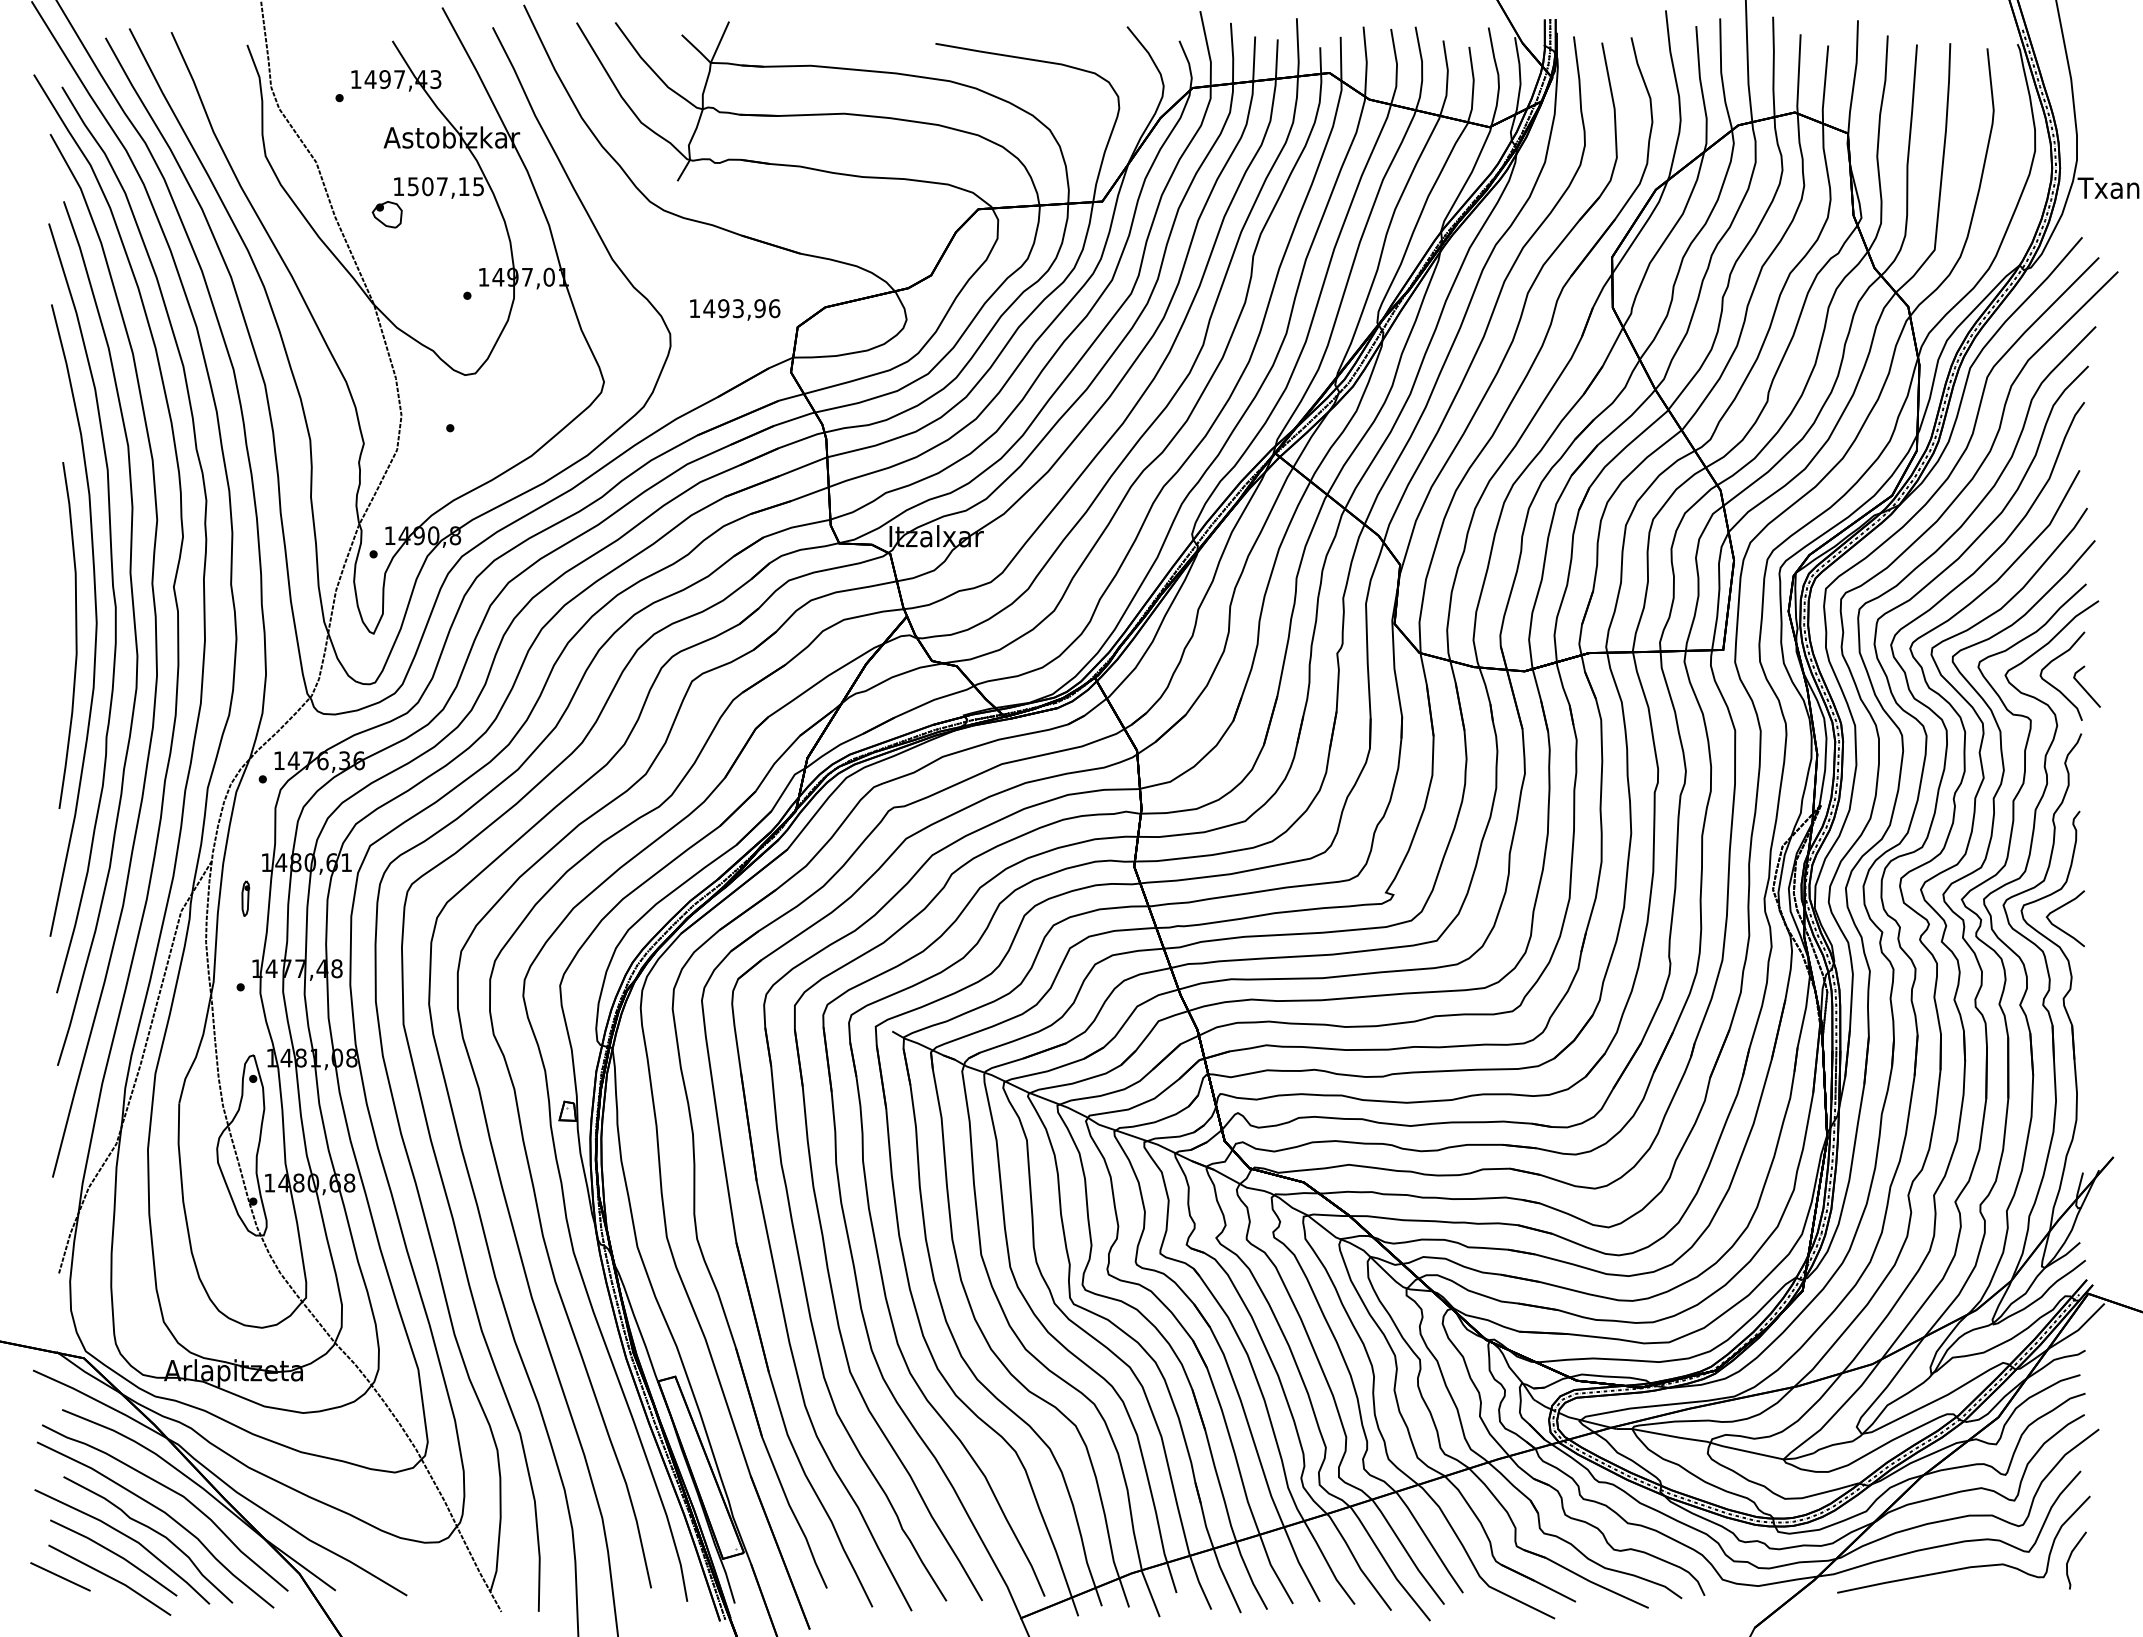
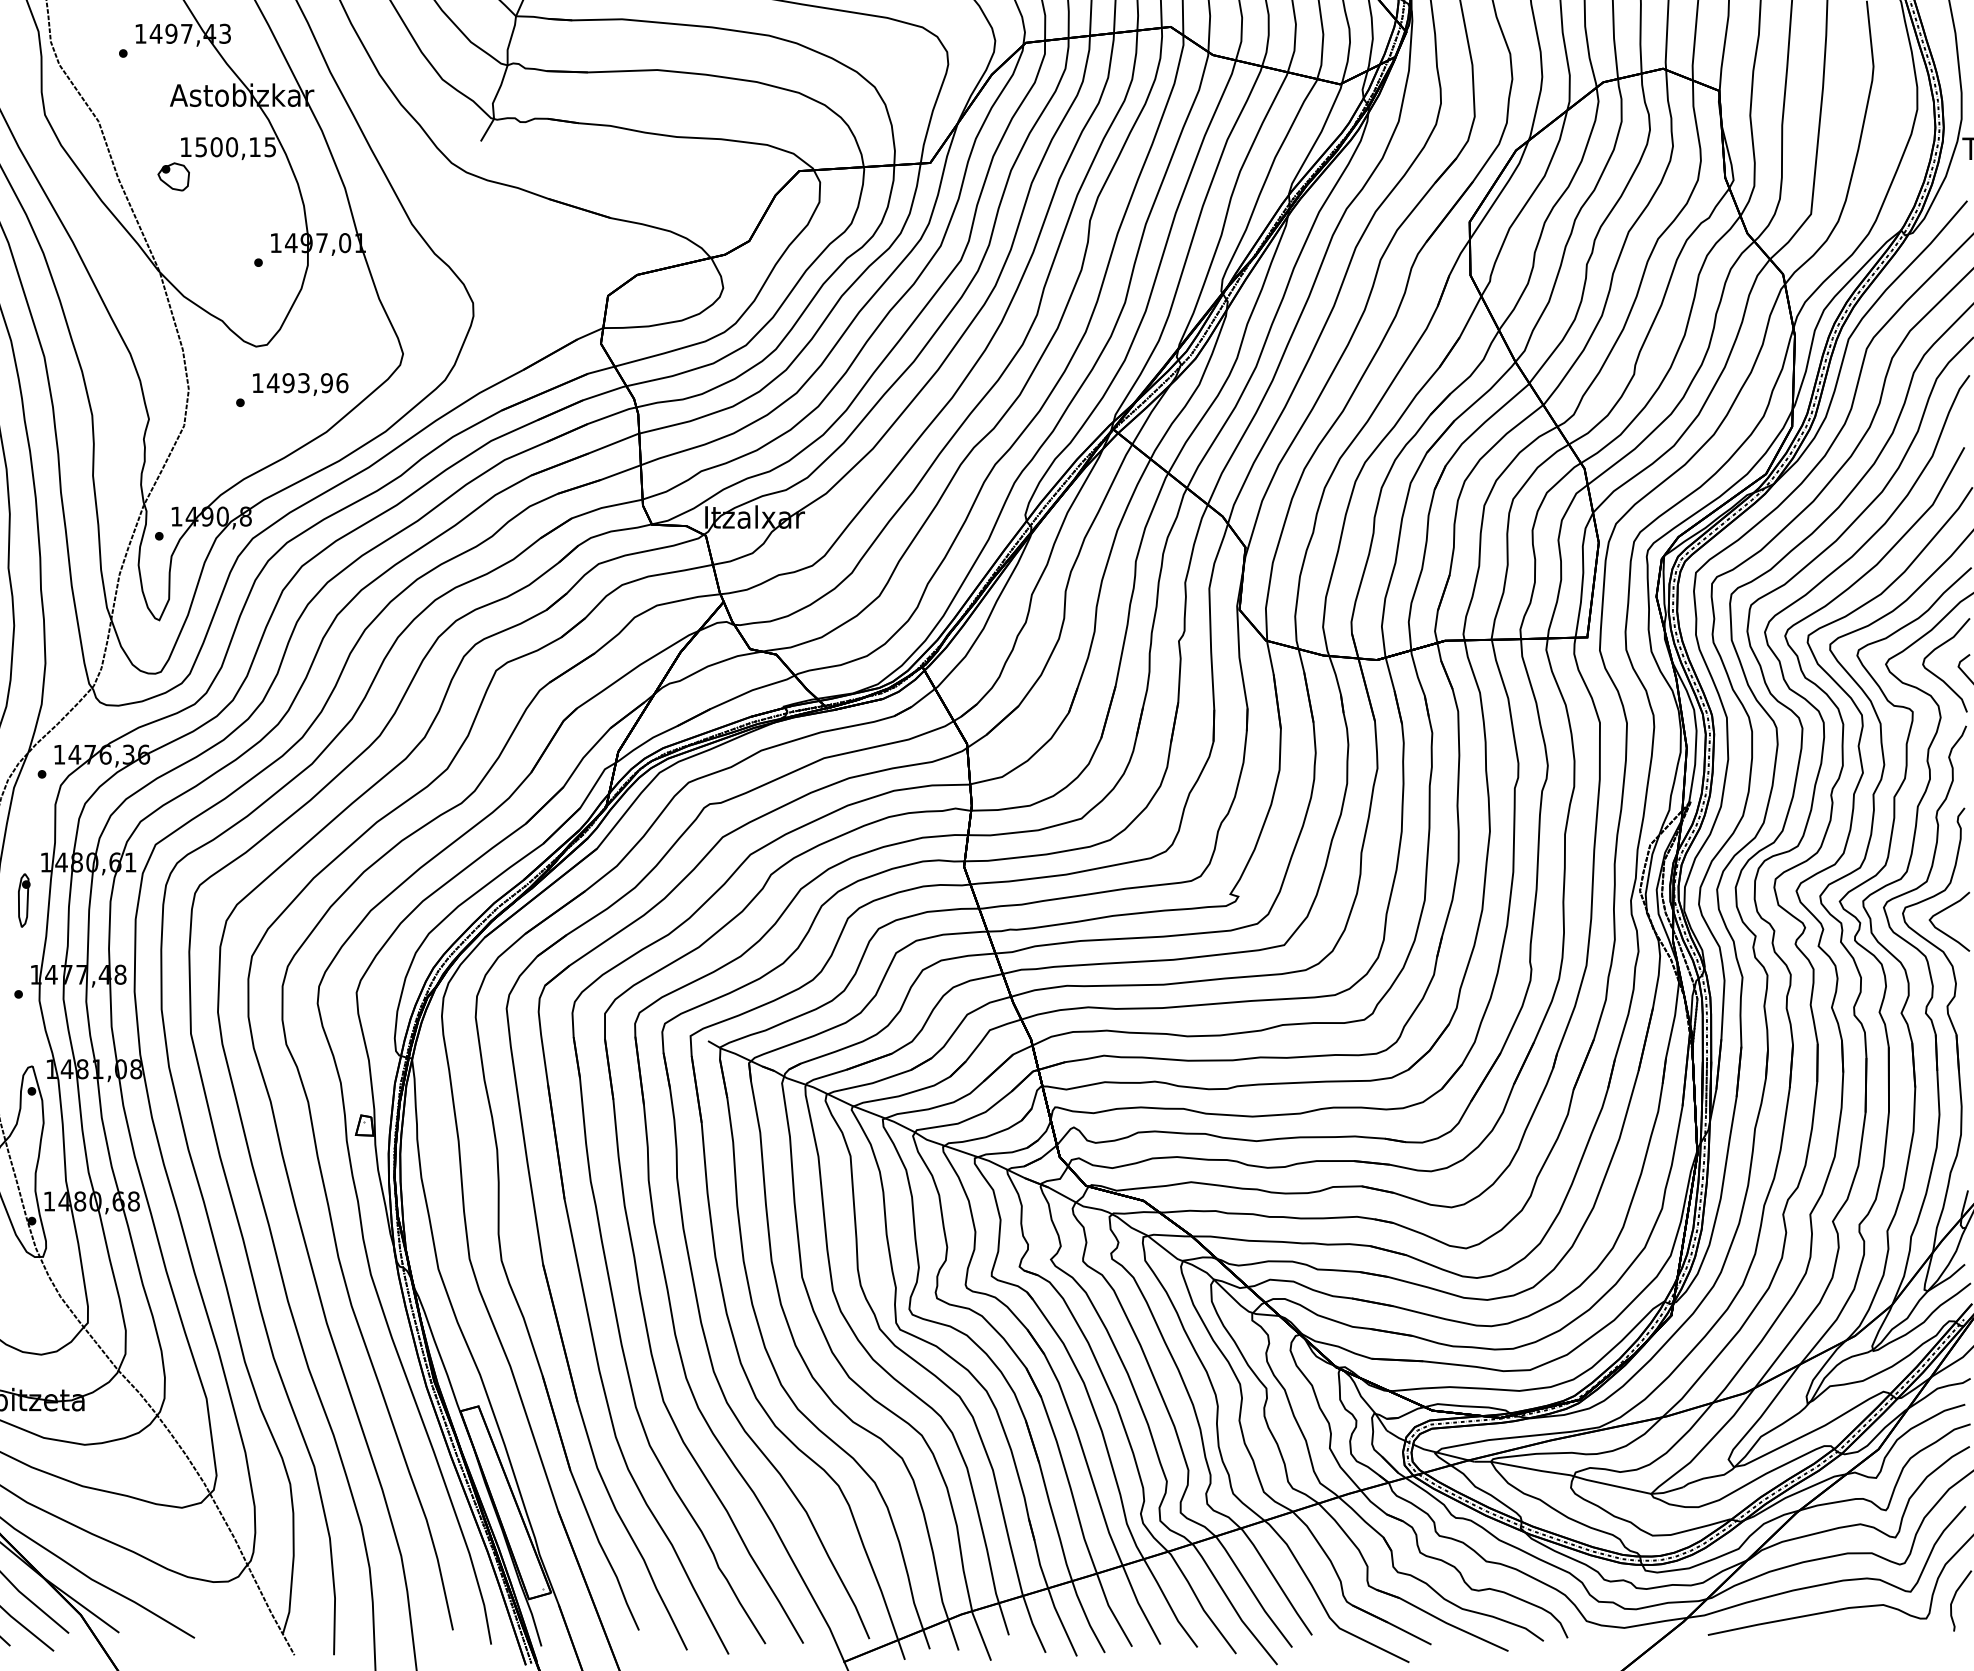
text: (442, 186) -> (232, 147), 1507,15 -> 1500,15
text: (735, 309) -> (300, 384), moved
part: (245, 898) -> (23, 900), size x1.43

